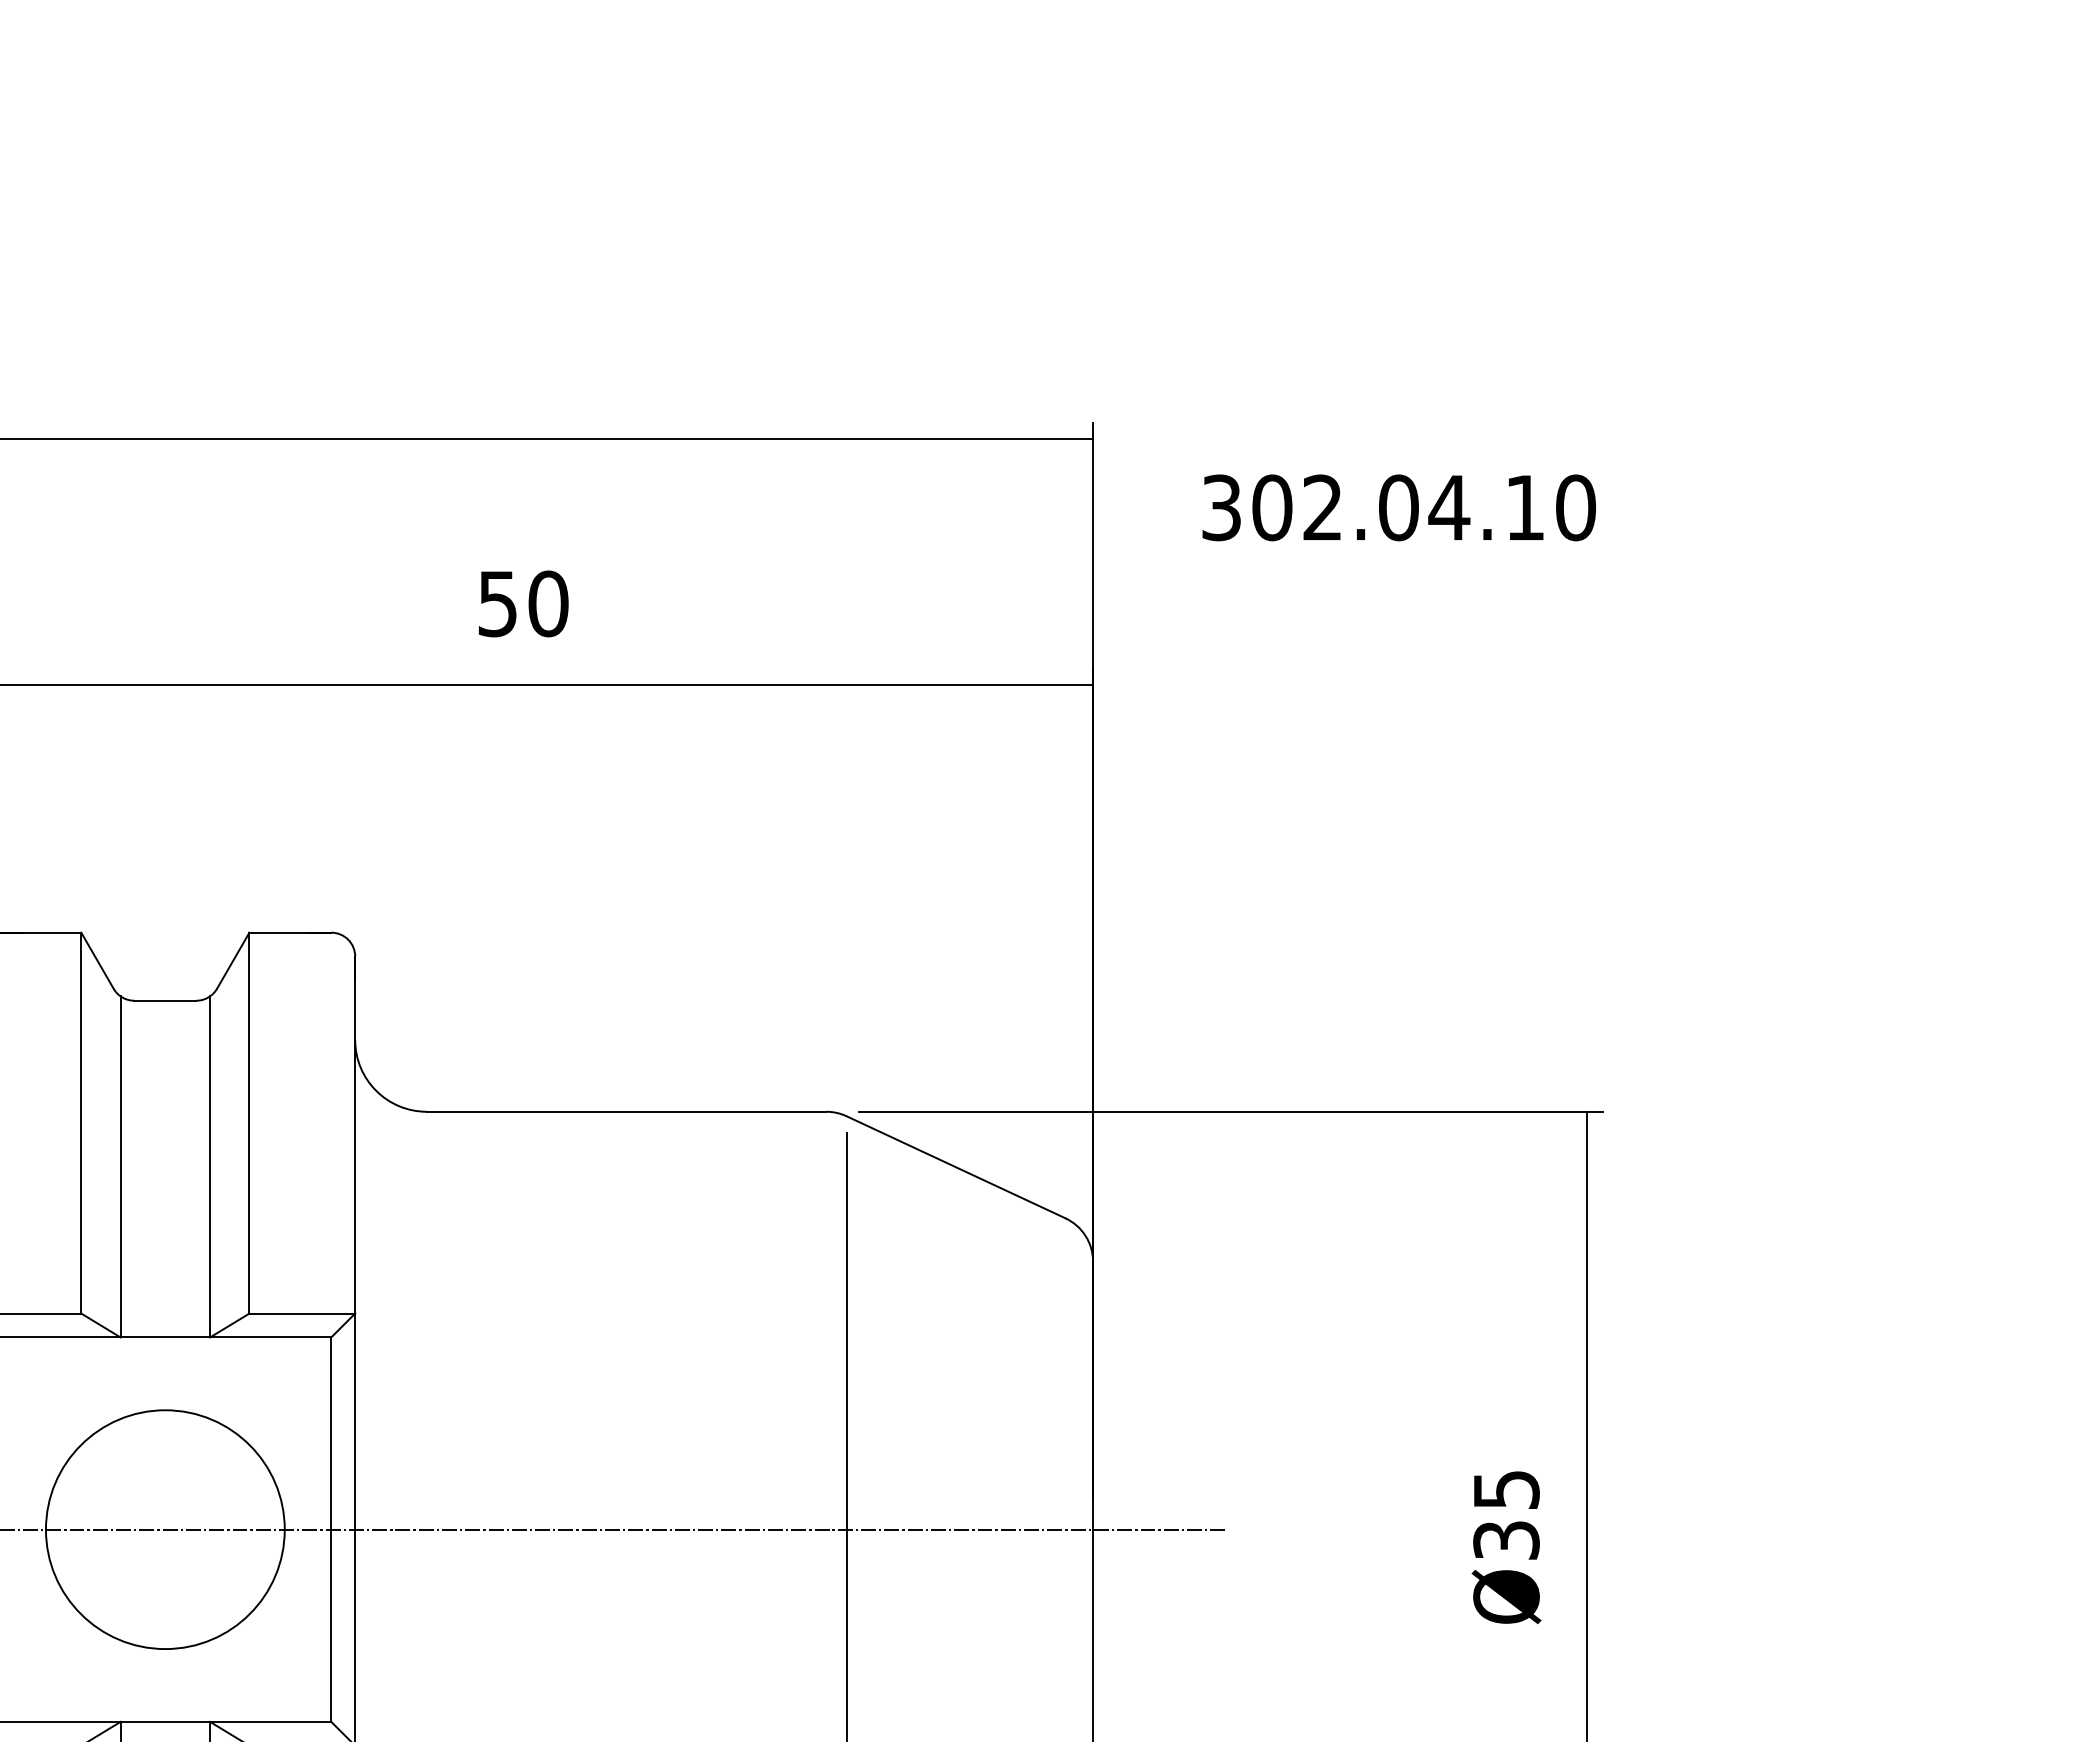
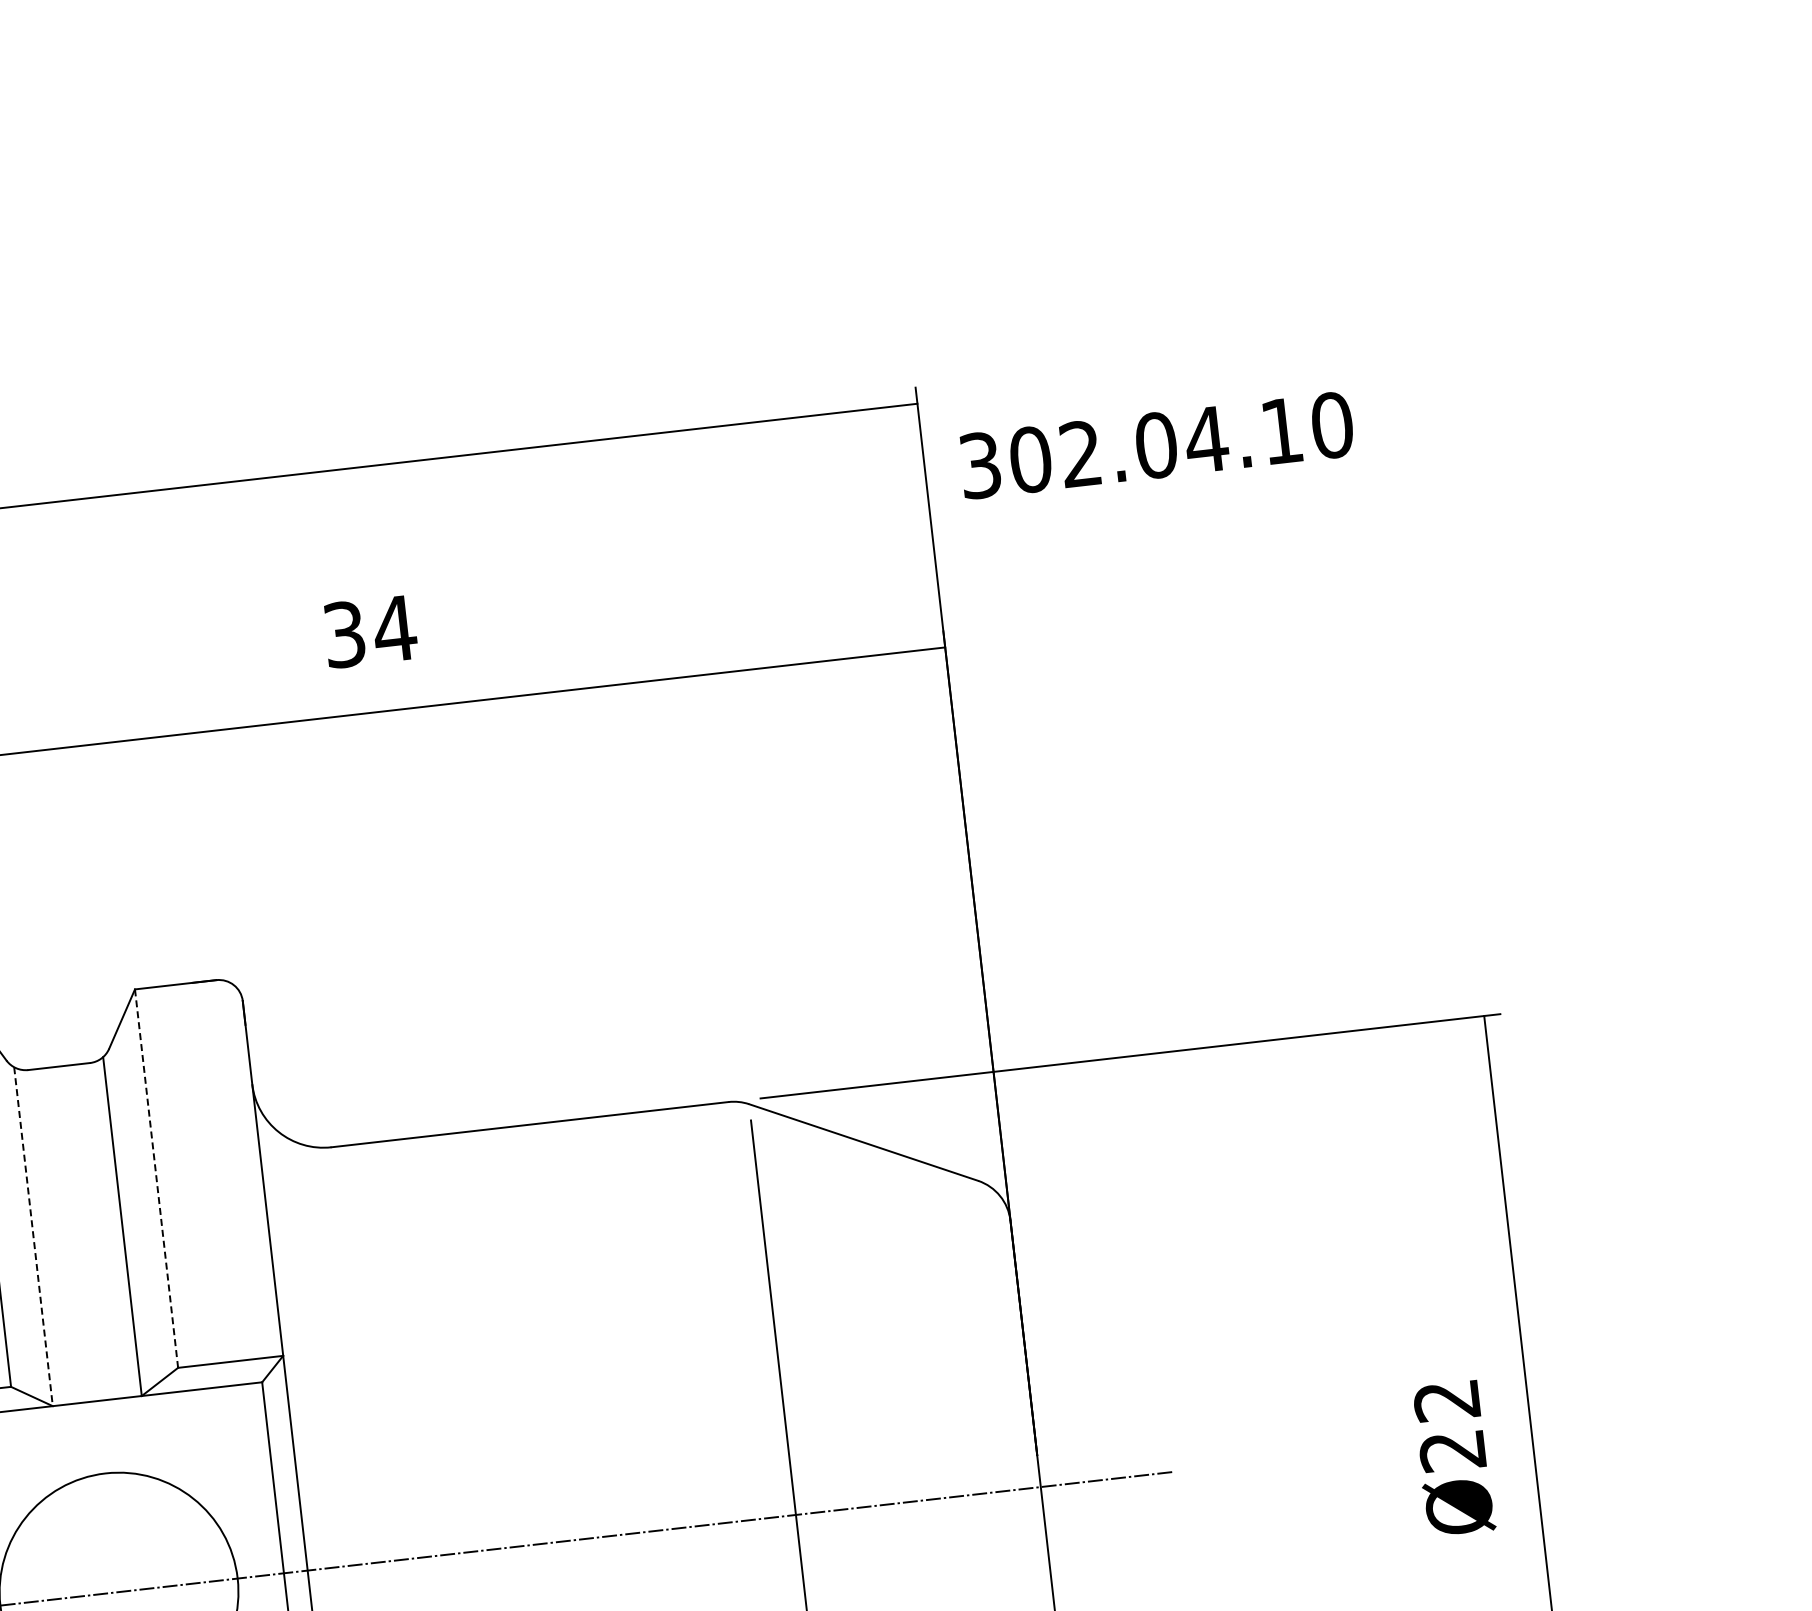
text: (1398, 507) -> (1156, 445), moved
text: (524, 603) -> (371, 631), 50 -> 34
line: (249, 1123) -> (156, 1178), solid -> dashed
line: (120, 1166) -> (33, 1236), solid -> dashed
text: (1506, 1515) -> (1449, 1426), Ø35 -> Ø22

